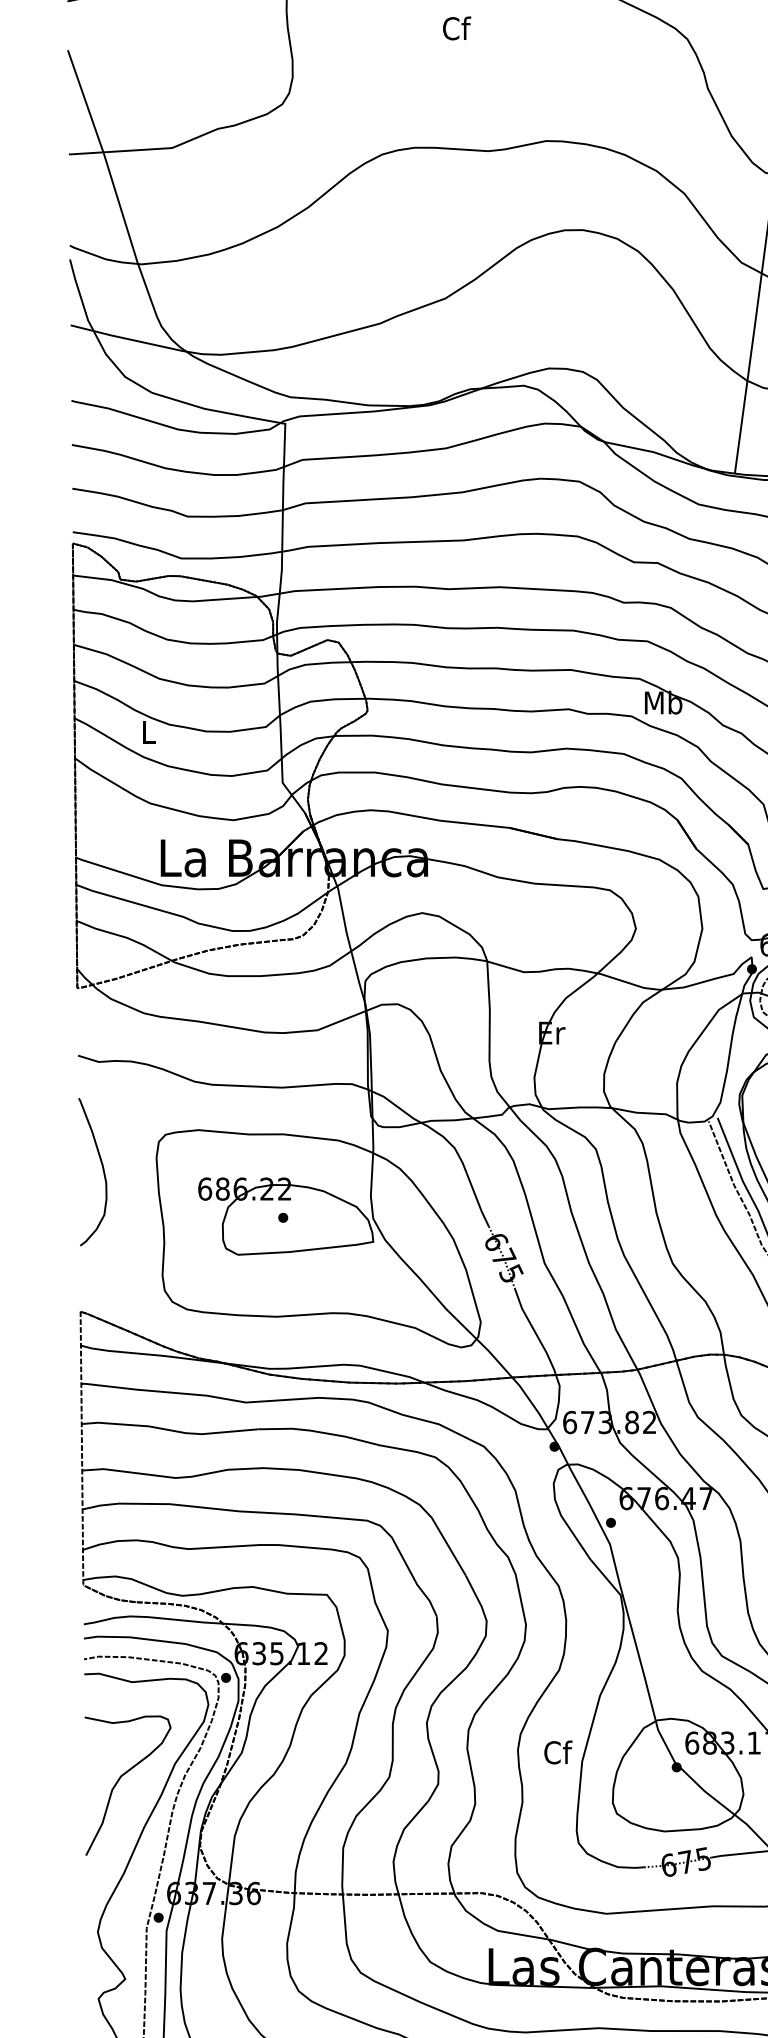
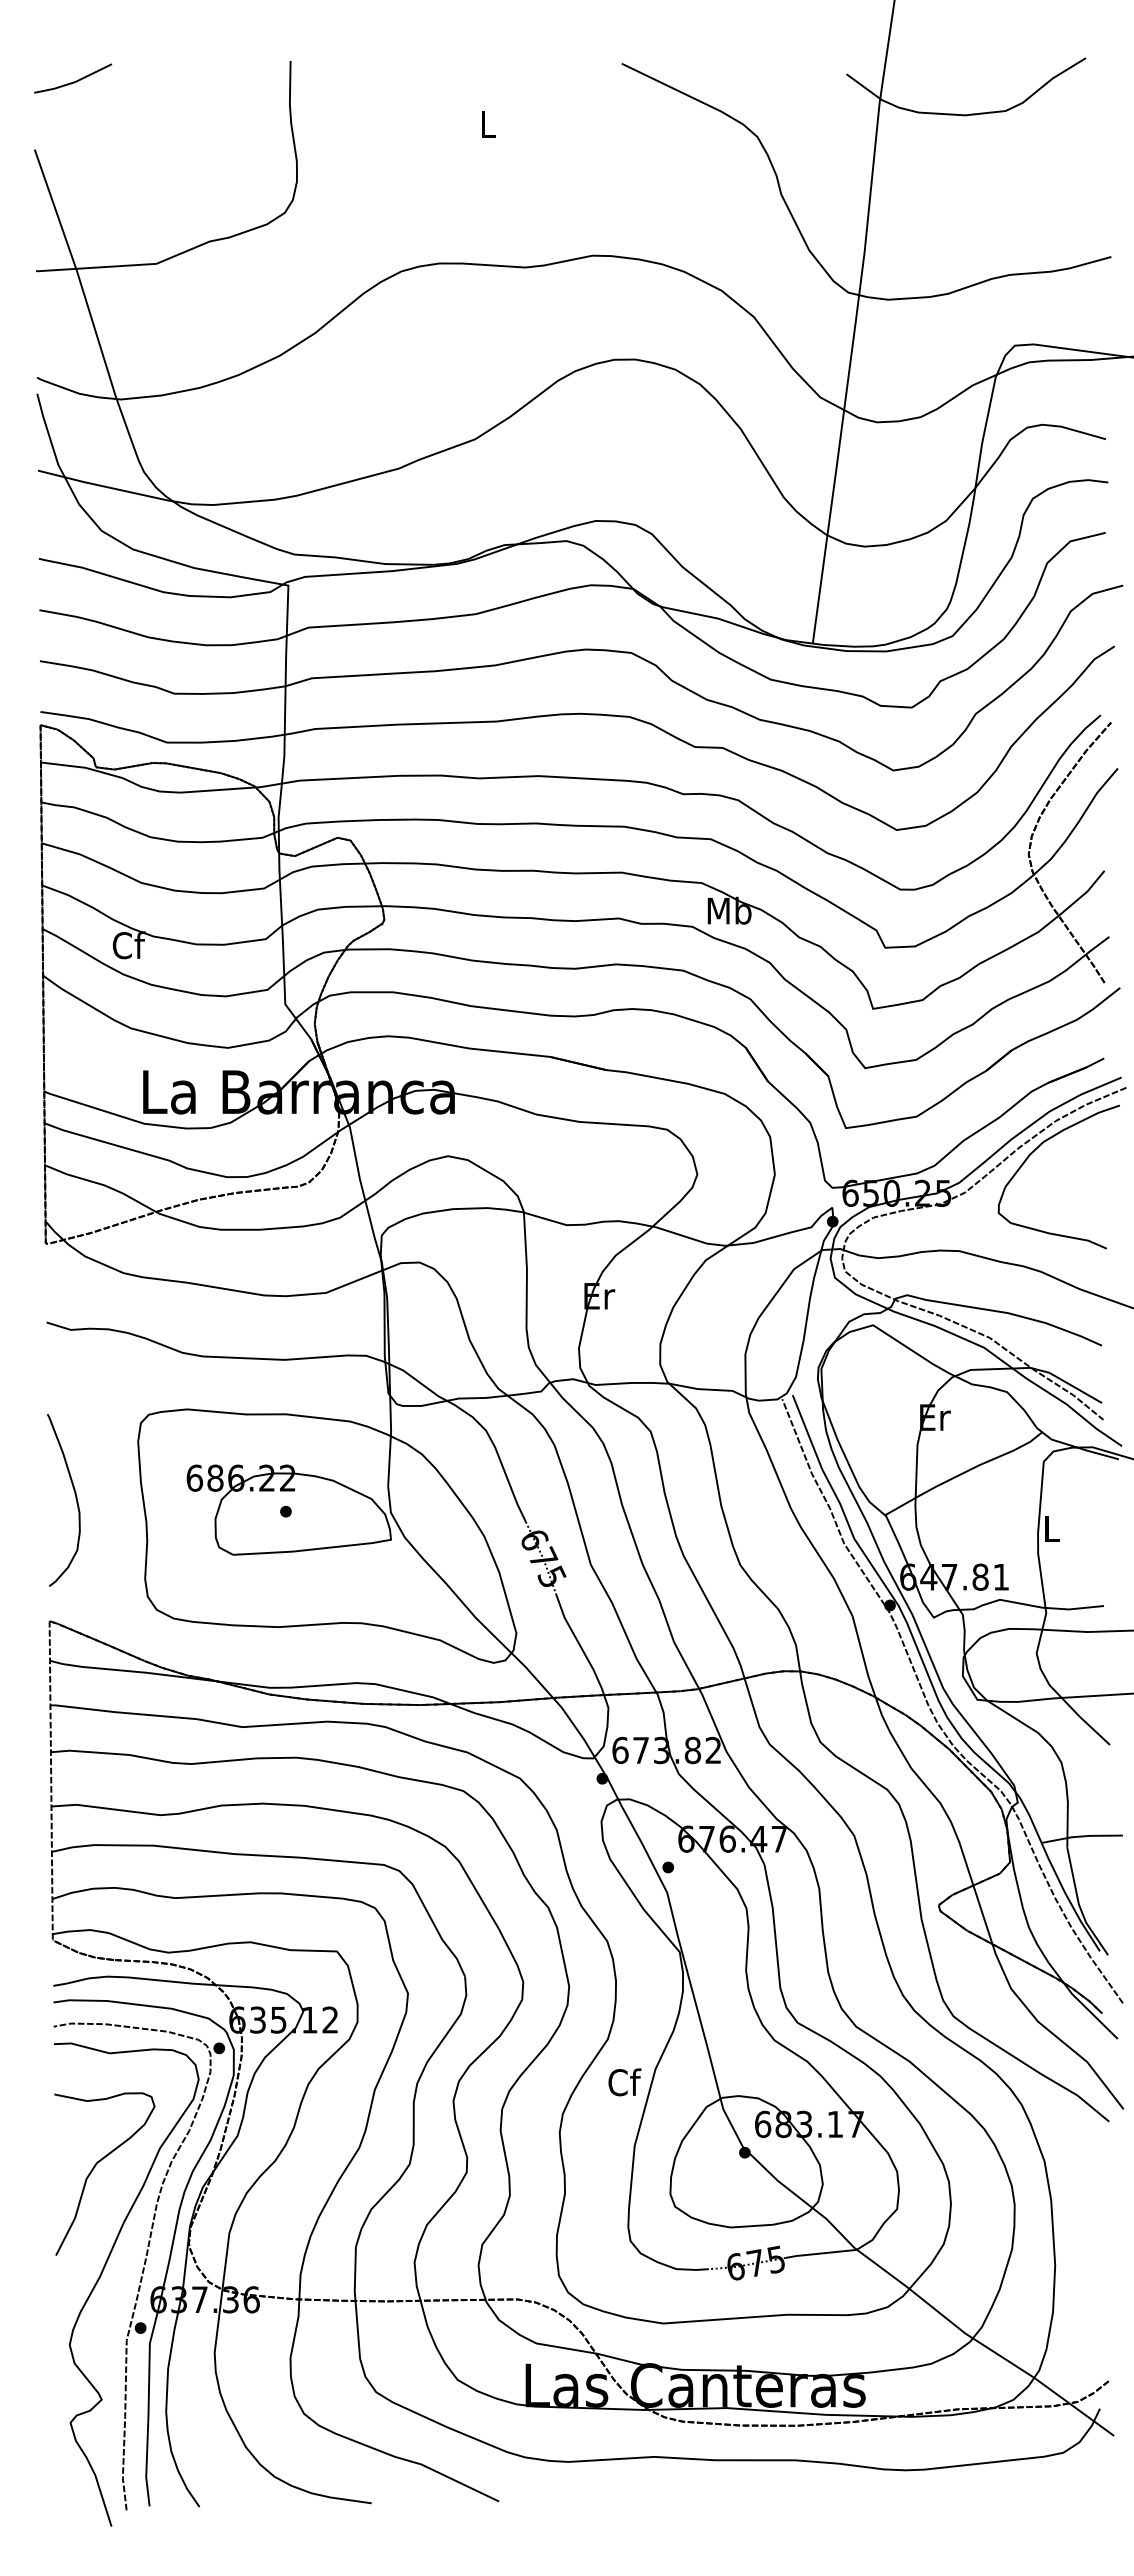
text: (456, 28) -> (488, 124), Cf -> L
text: (148, 732) -> (128, 945), L -> Cf
curve: (102, 1171) -> (75, 1499), moved
text: (558, 1752) -> (624, 2082), moved

